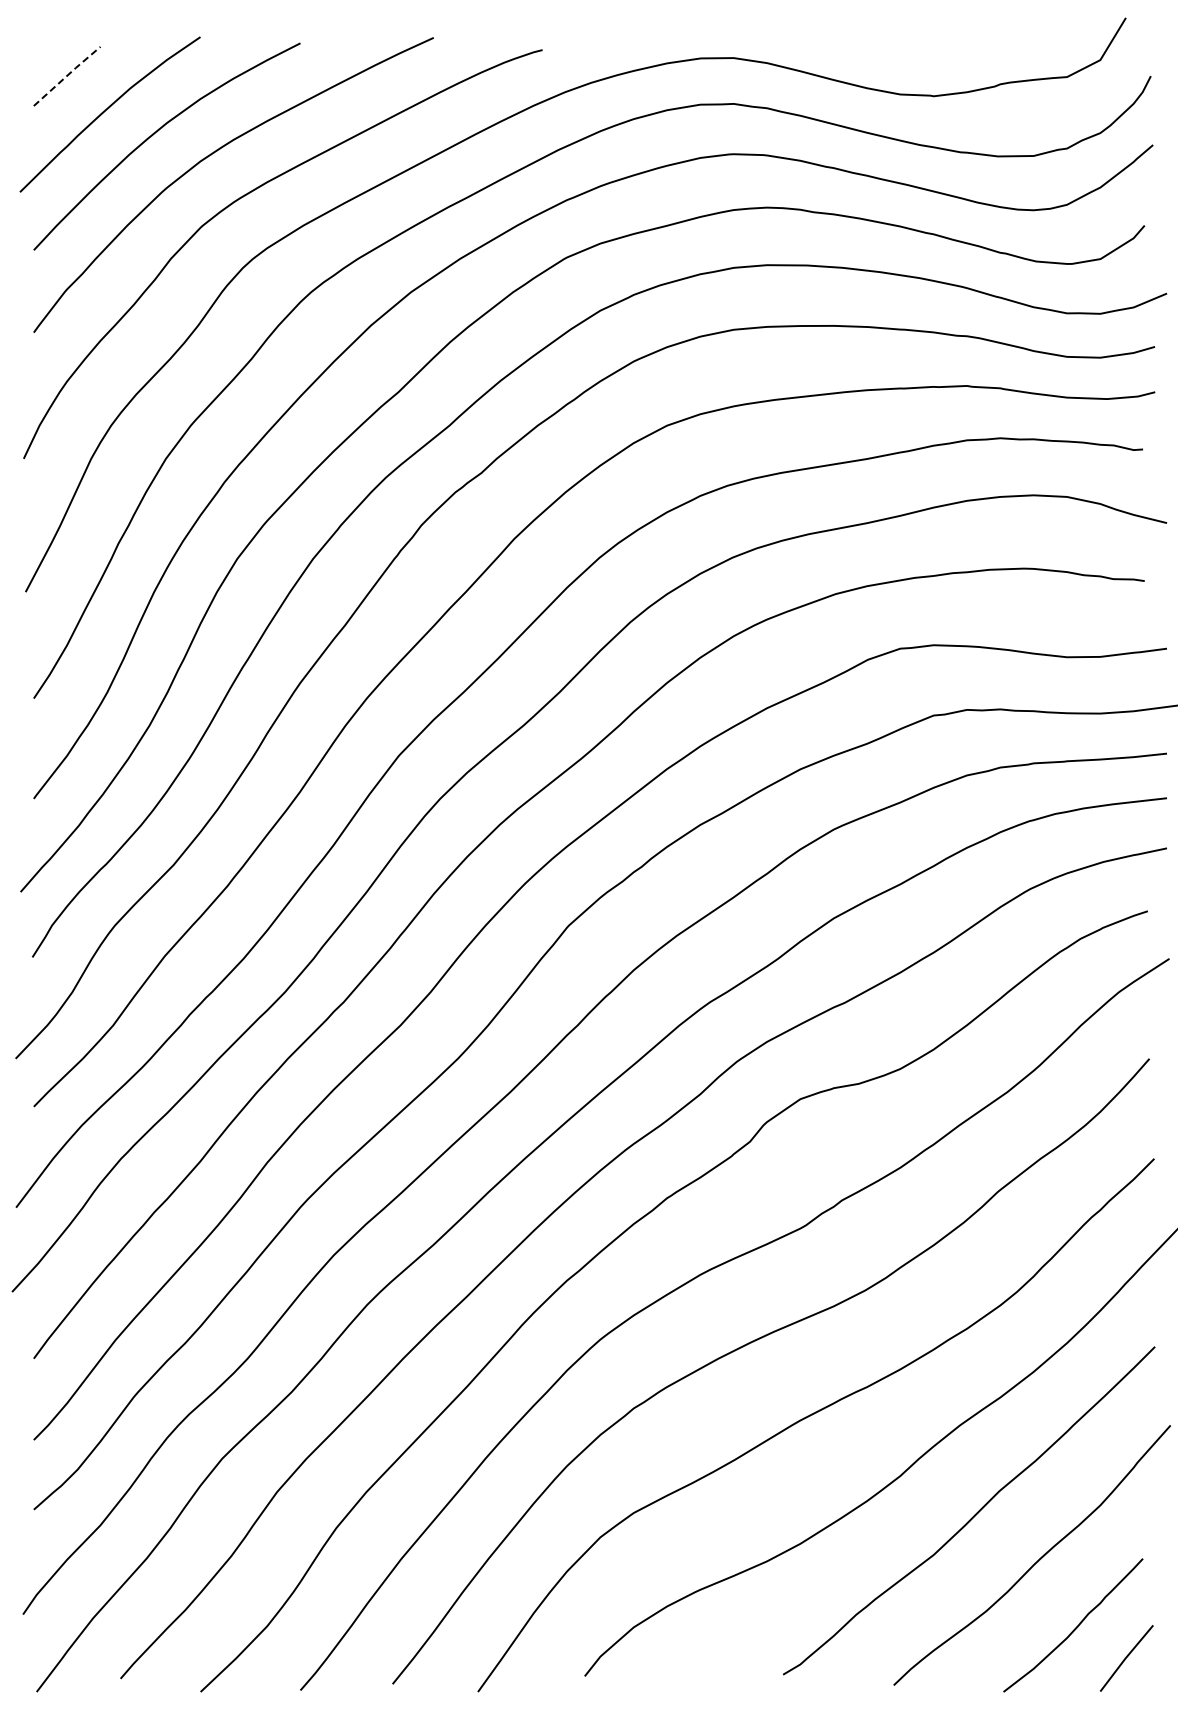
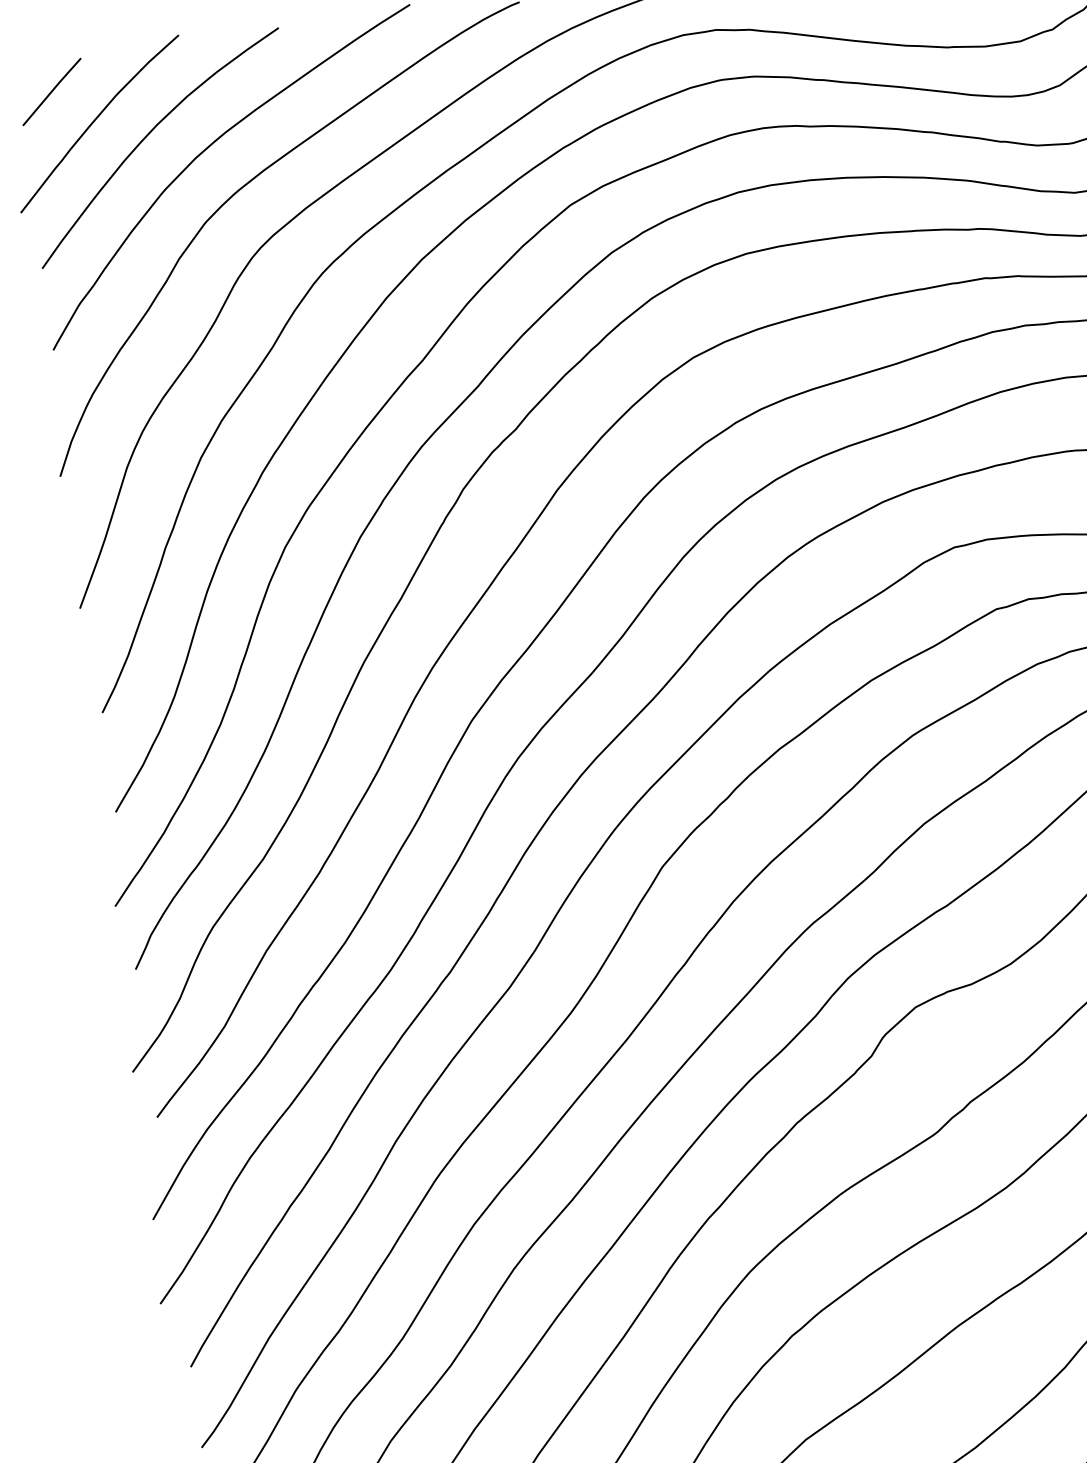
line: (67, 75) -> (52, 91), dashed -> solid

